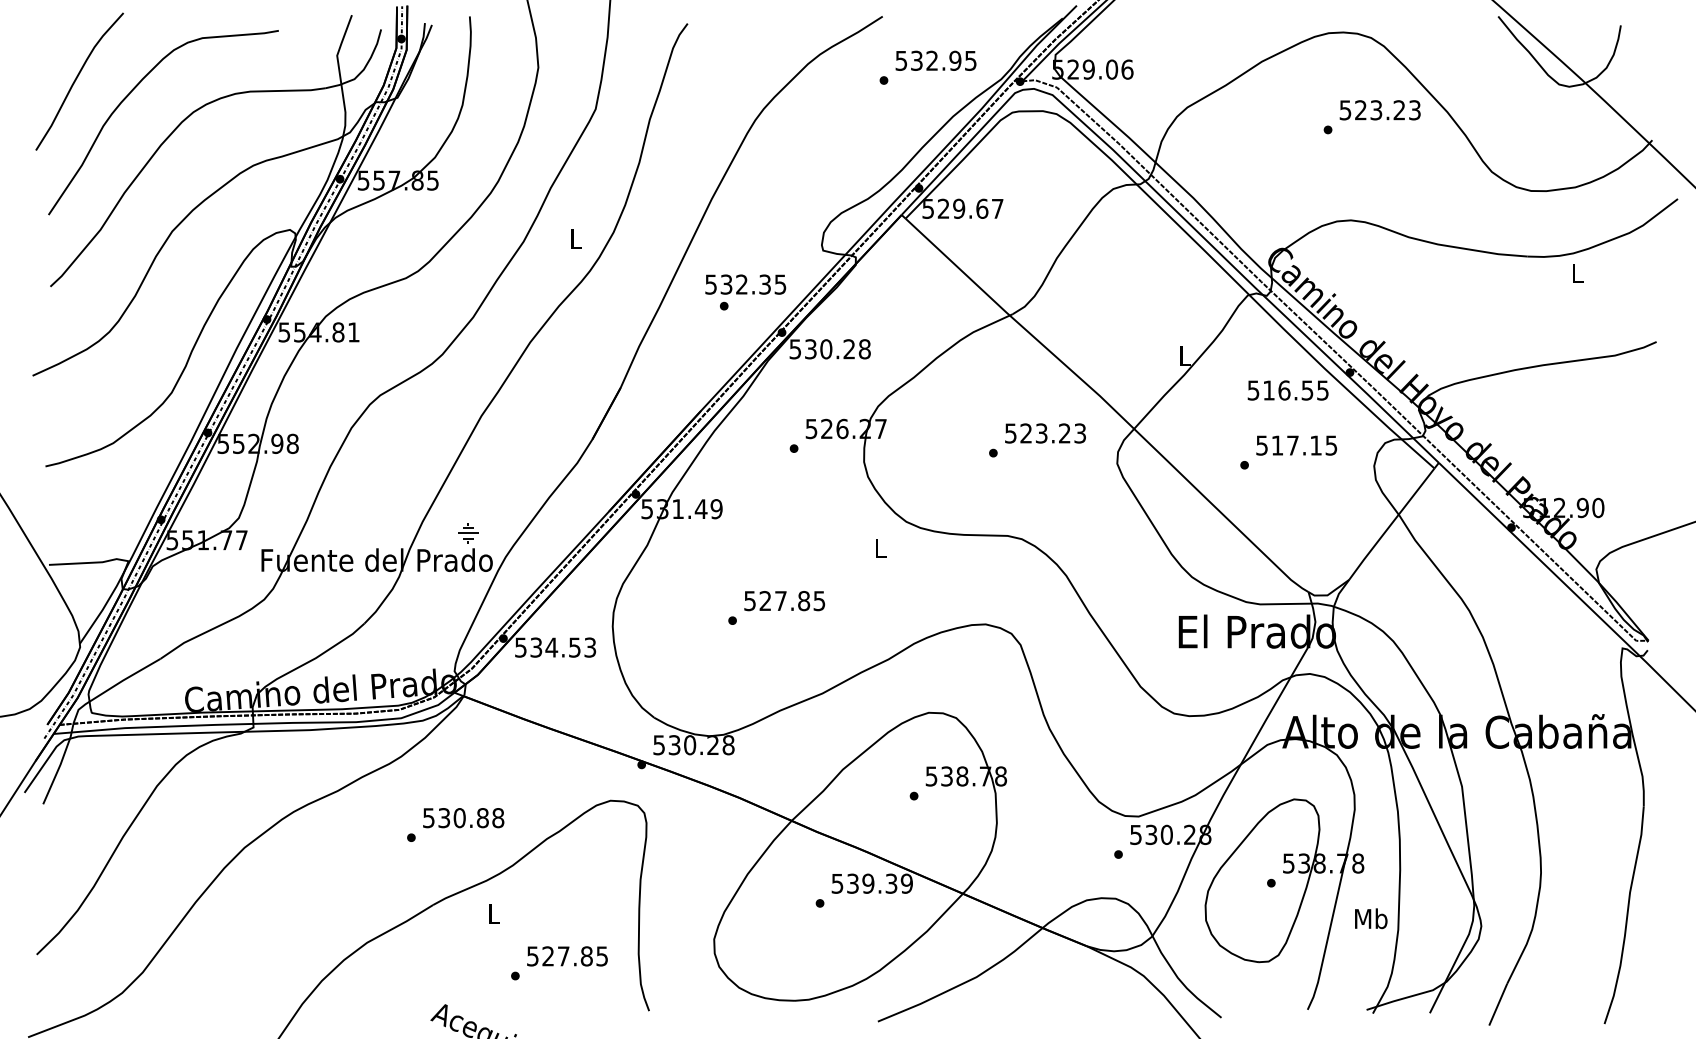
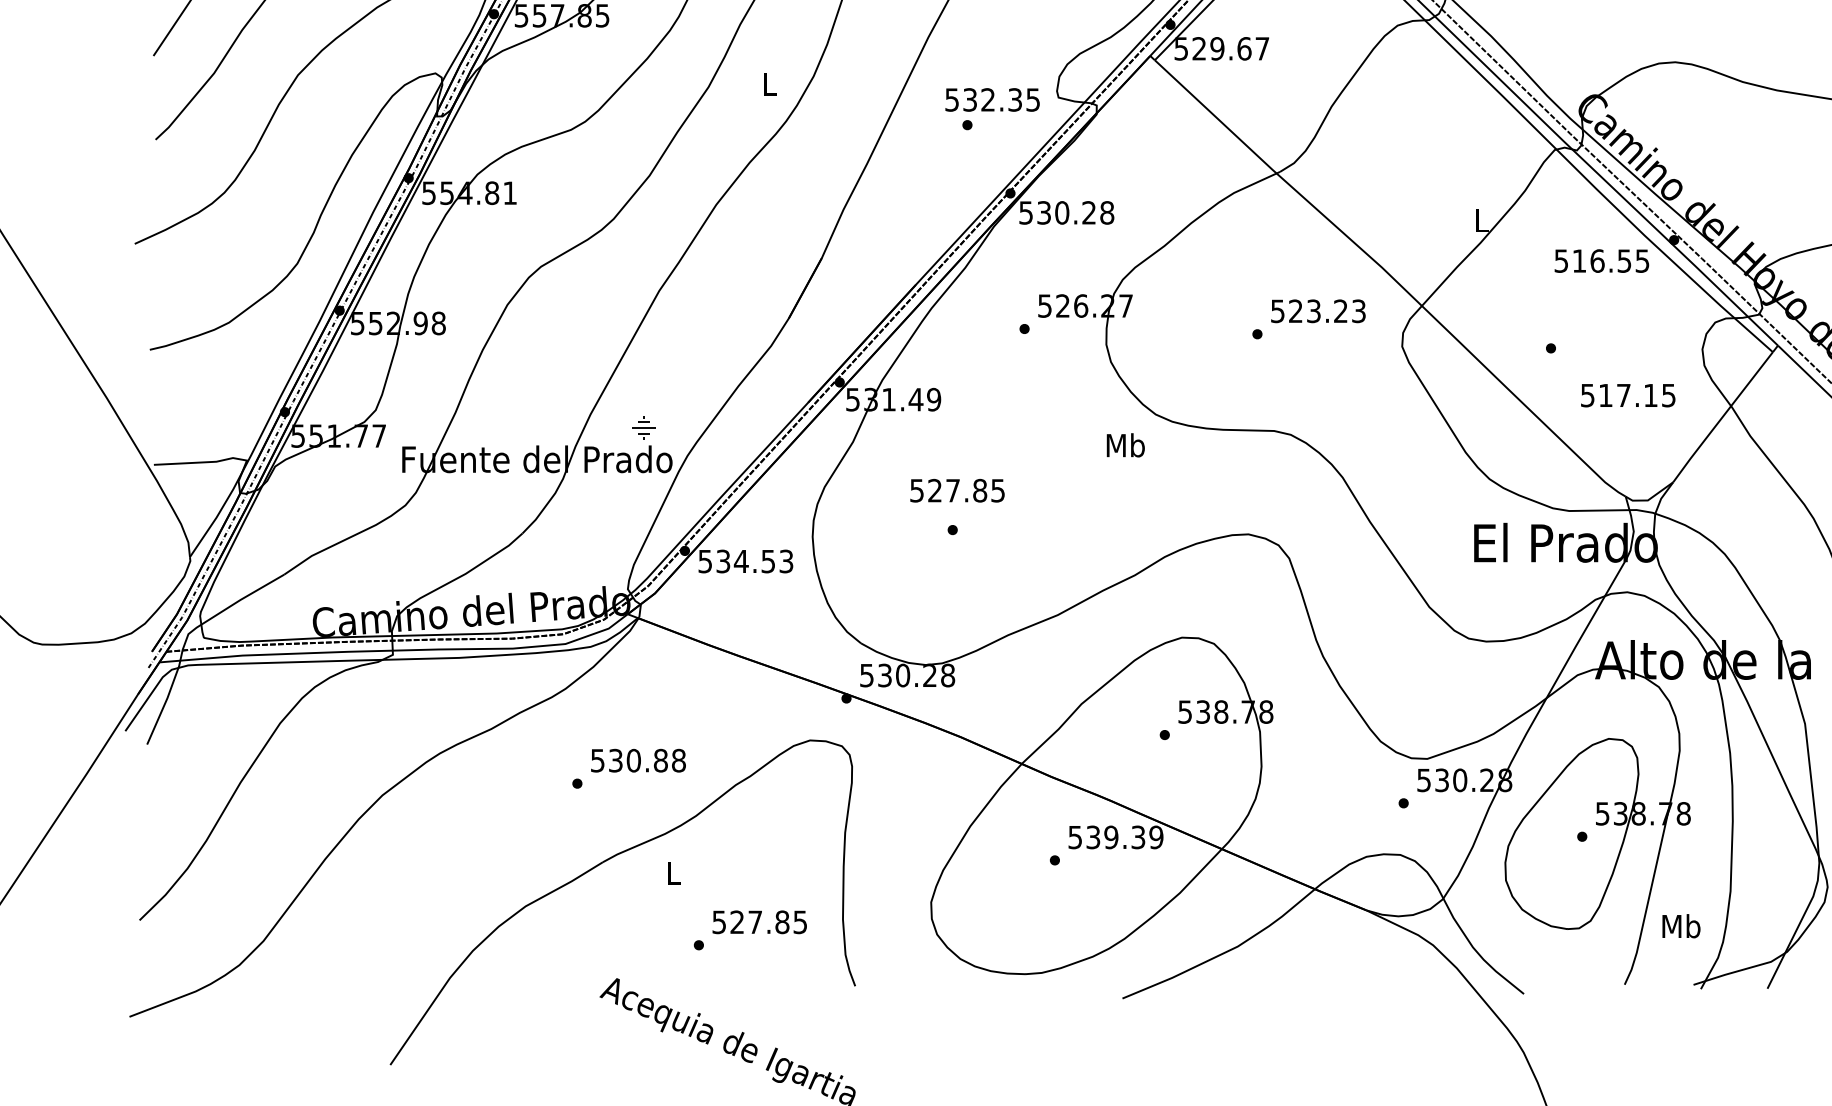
text: (745, 292) -> (992, 109), moved
text: (1296, 445) -> (1627, 395), moved
text: (880, 547) -> (1125, 444), L -> Mb
text: (784, 601) -> (957, 491), moved
text: (1371, 918) -> (1681, 925), moved

